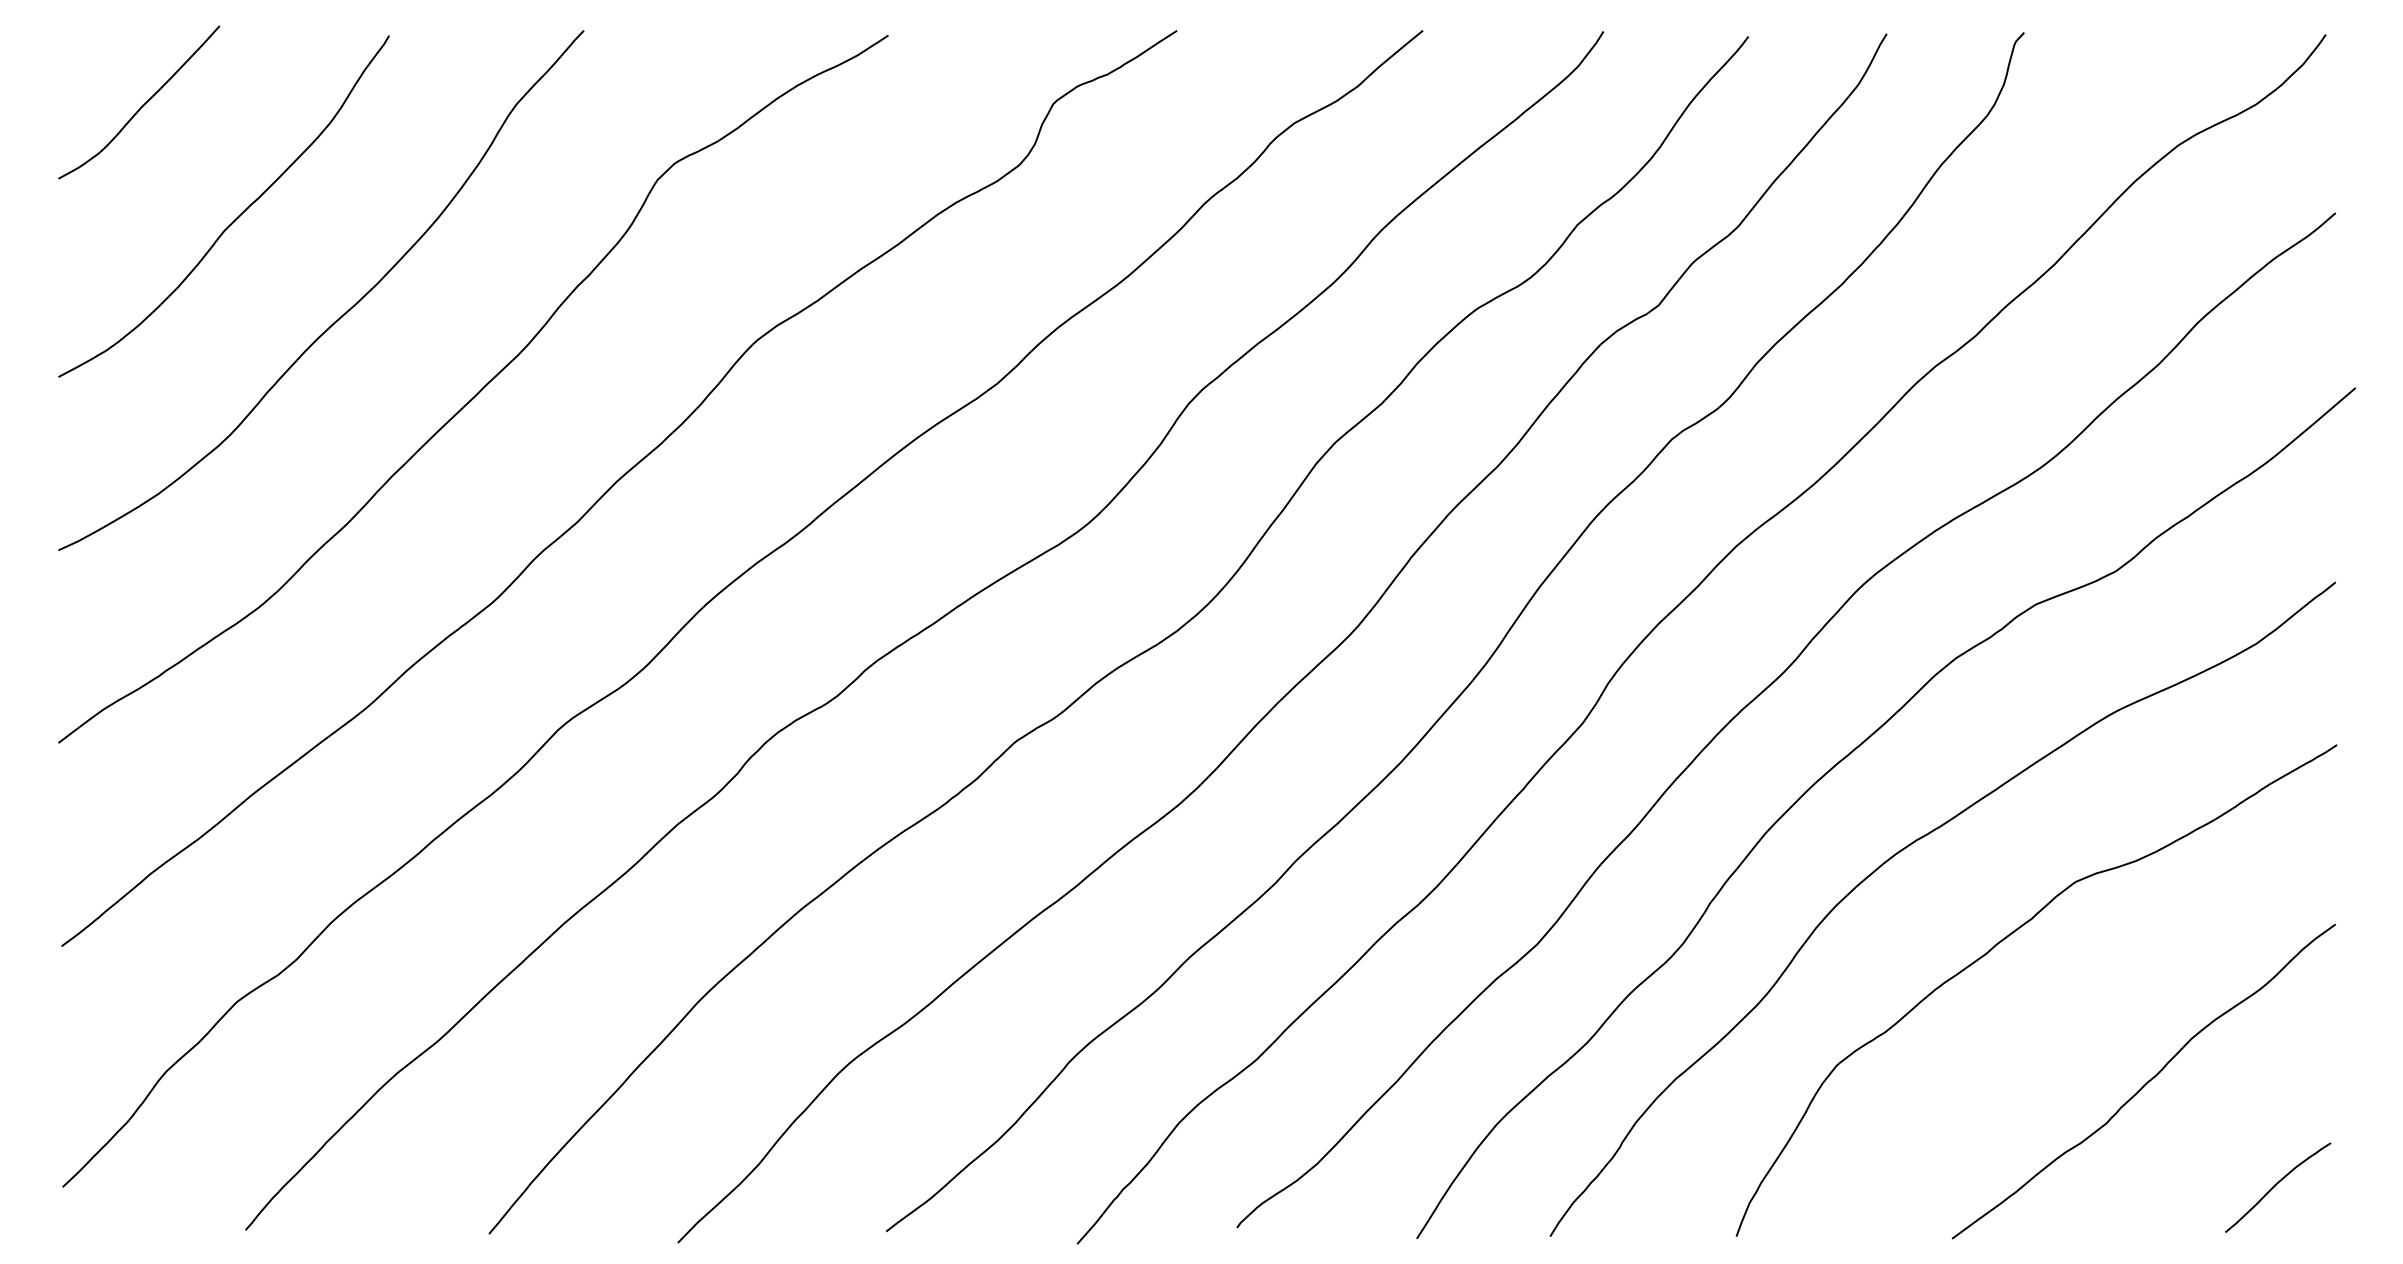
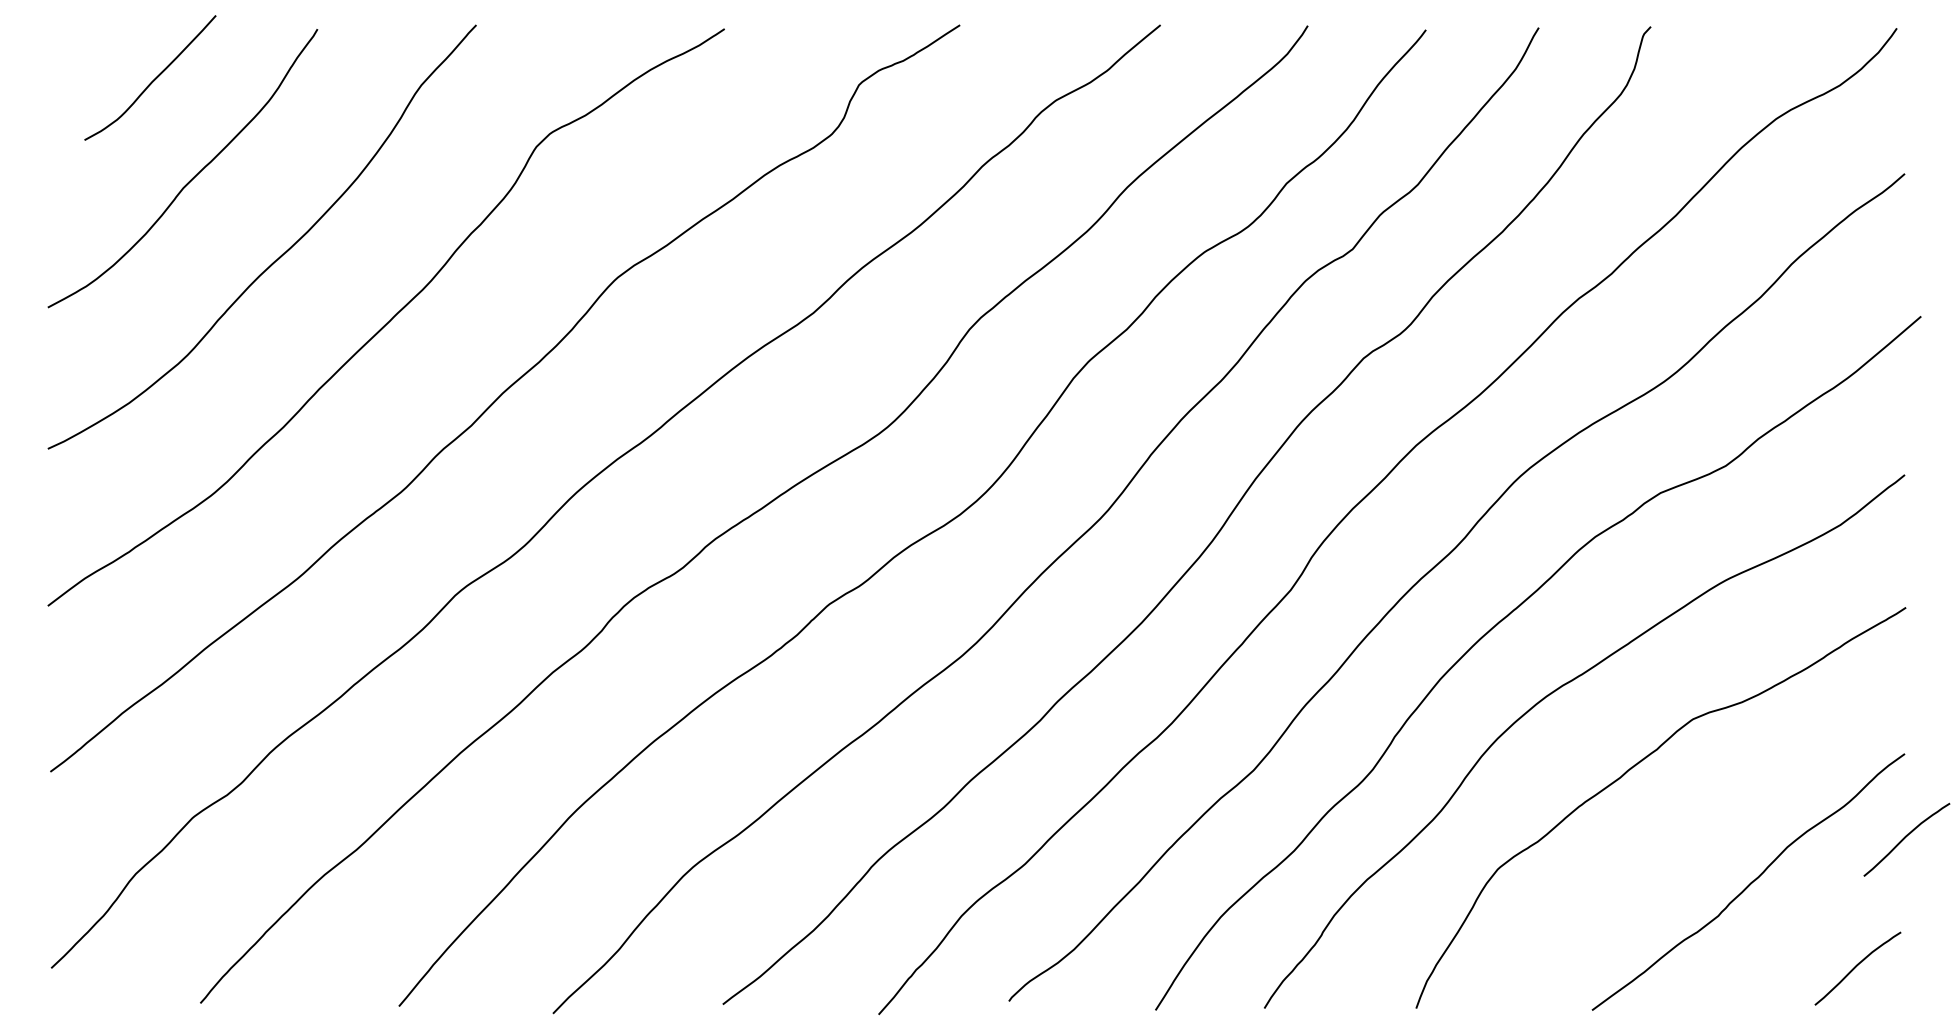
curve: (142, 105) -> (153, 80), moved
curve: (2336, 1027) -> (1905, 838), added

